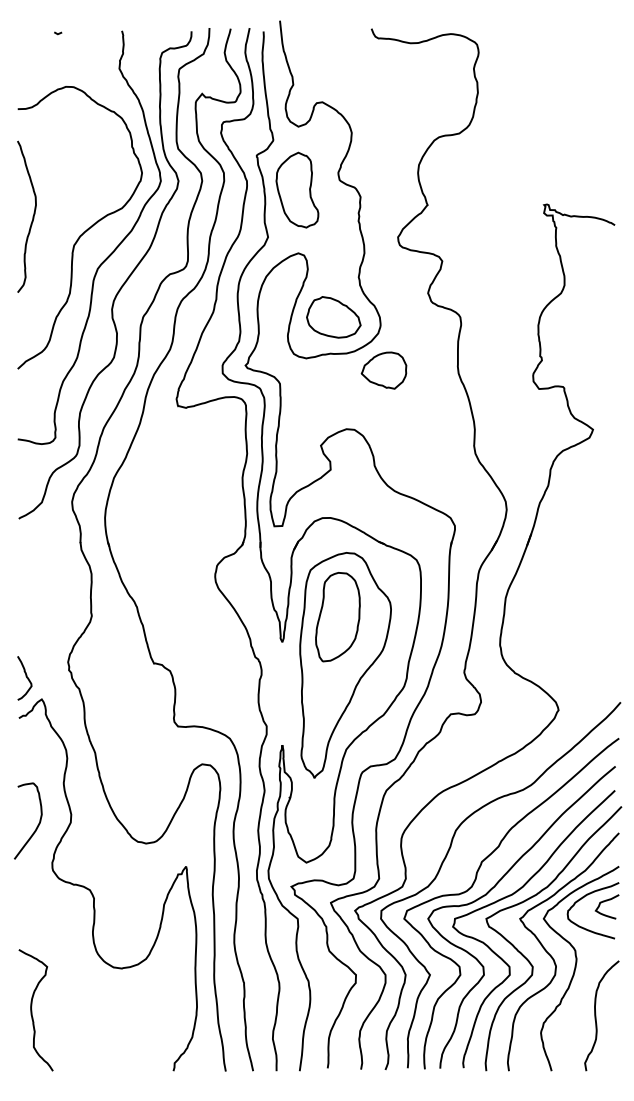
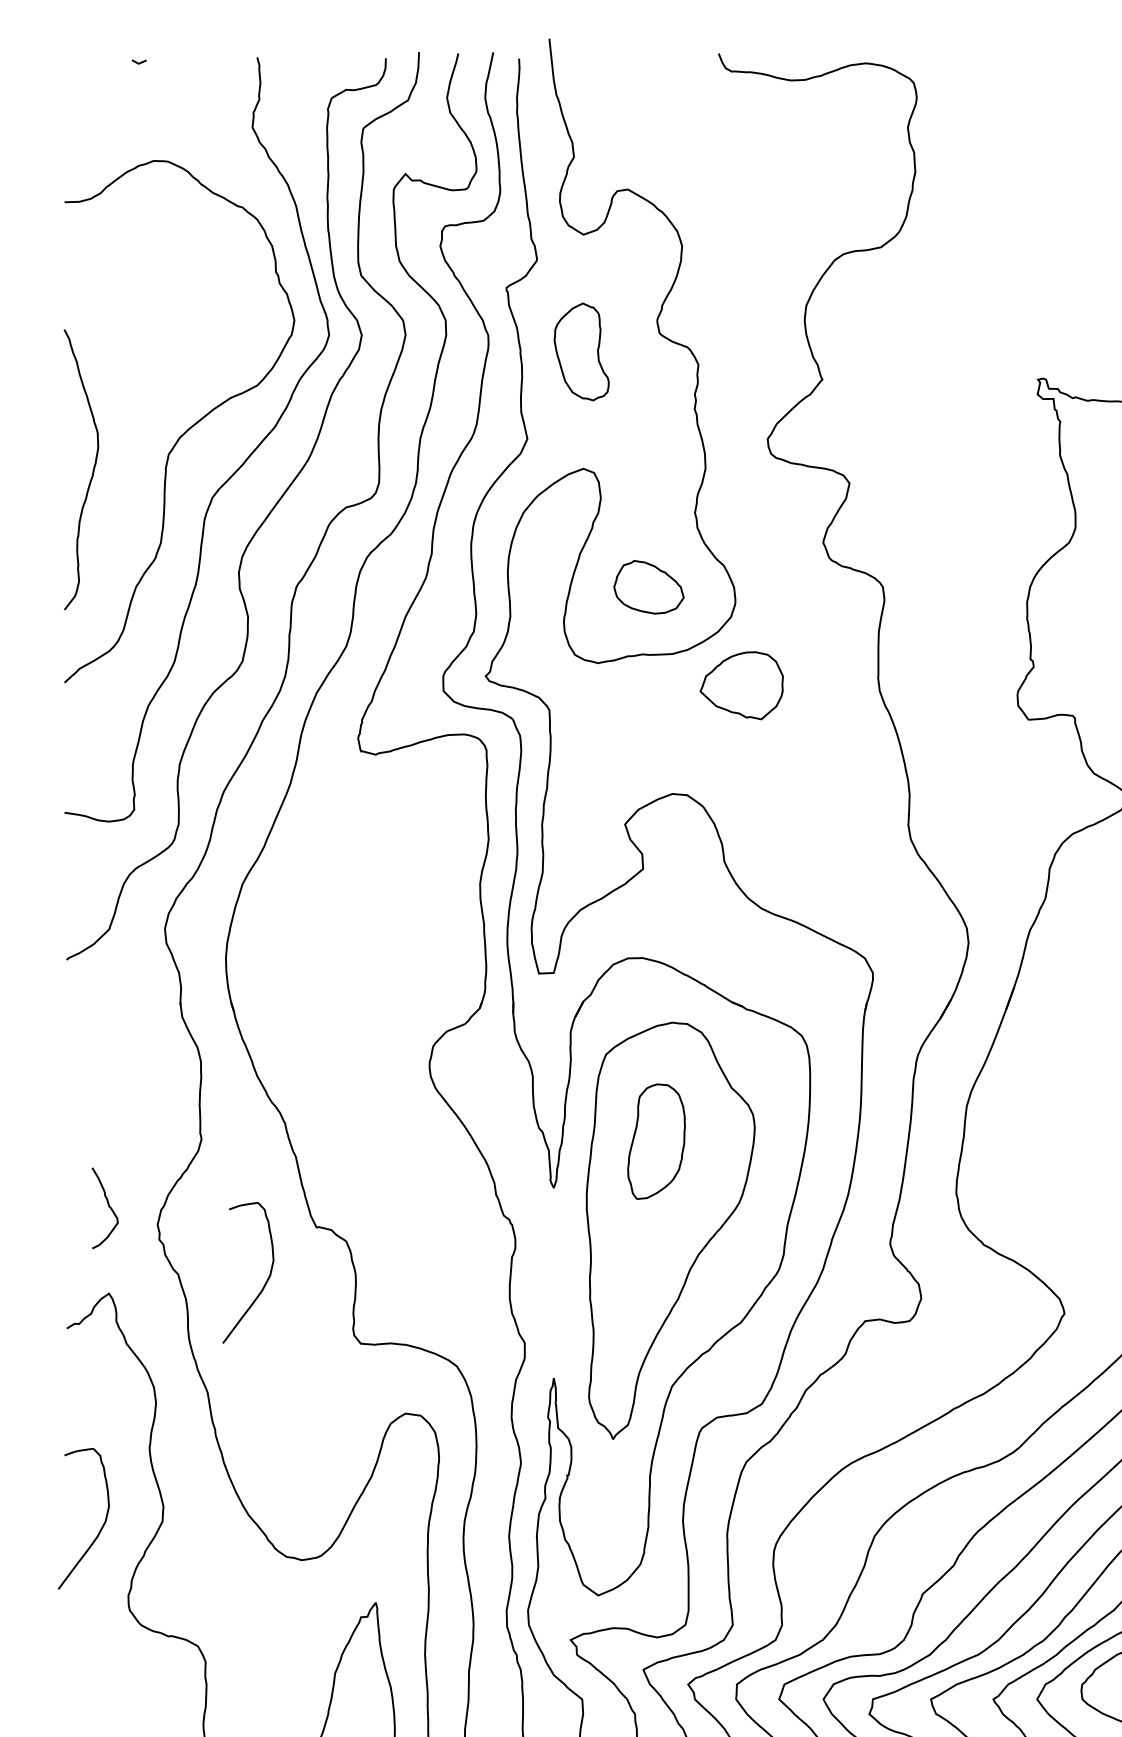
part: (297, 189) -> (581, 350), size x0.7
curve: (32, 216) -> (91, 469), moved
part: (333, 317) -> (648, 587), size x0.7
part: (337, 617) -> (655, 1142), size x0.7
curve: (26, 678) -> (108, 1208), moved
curve: (125, 693) -> (263, 1282), added

